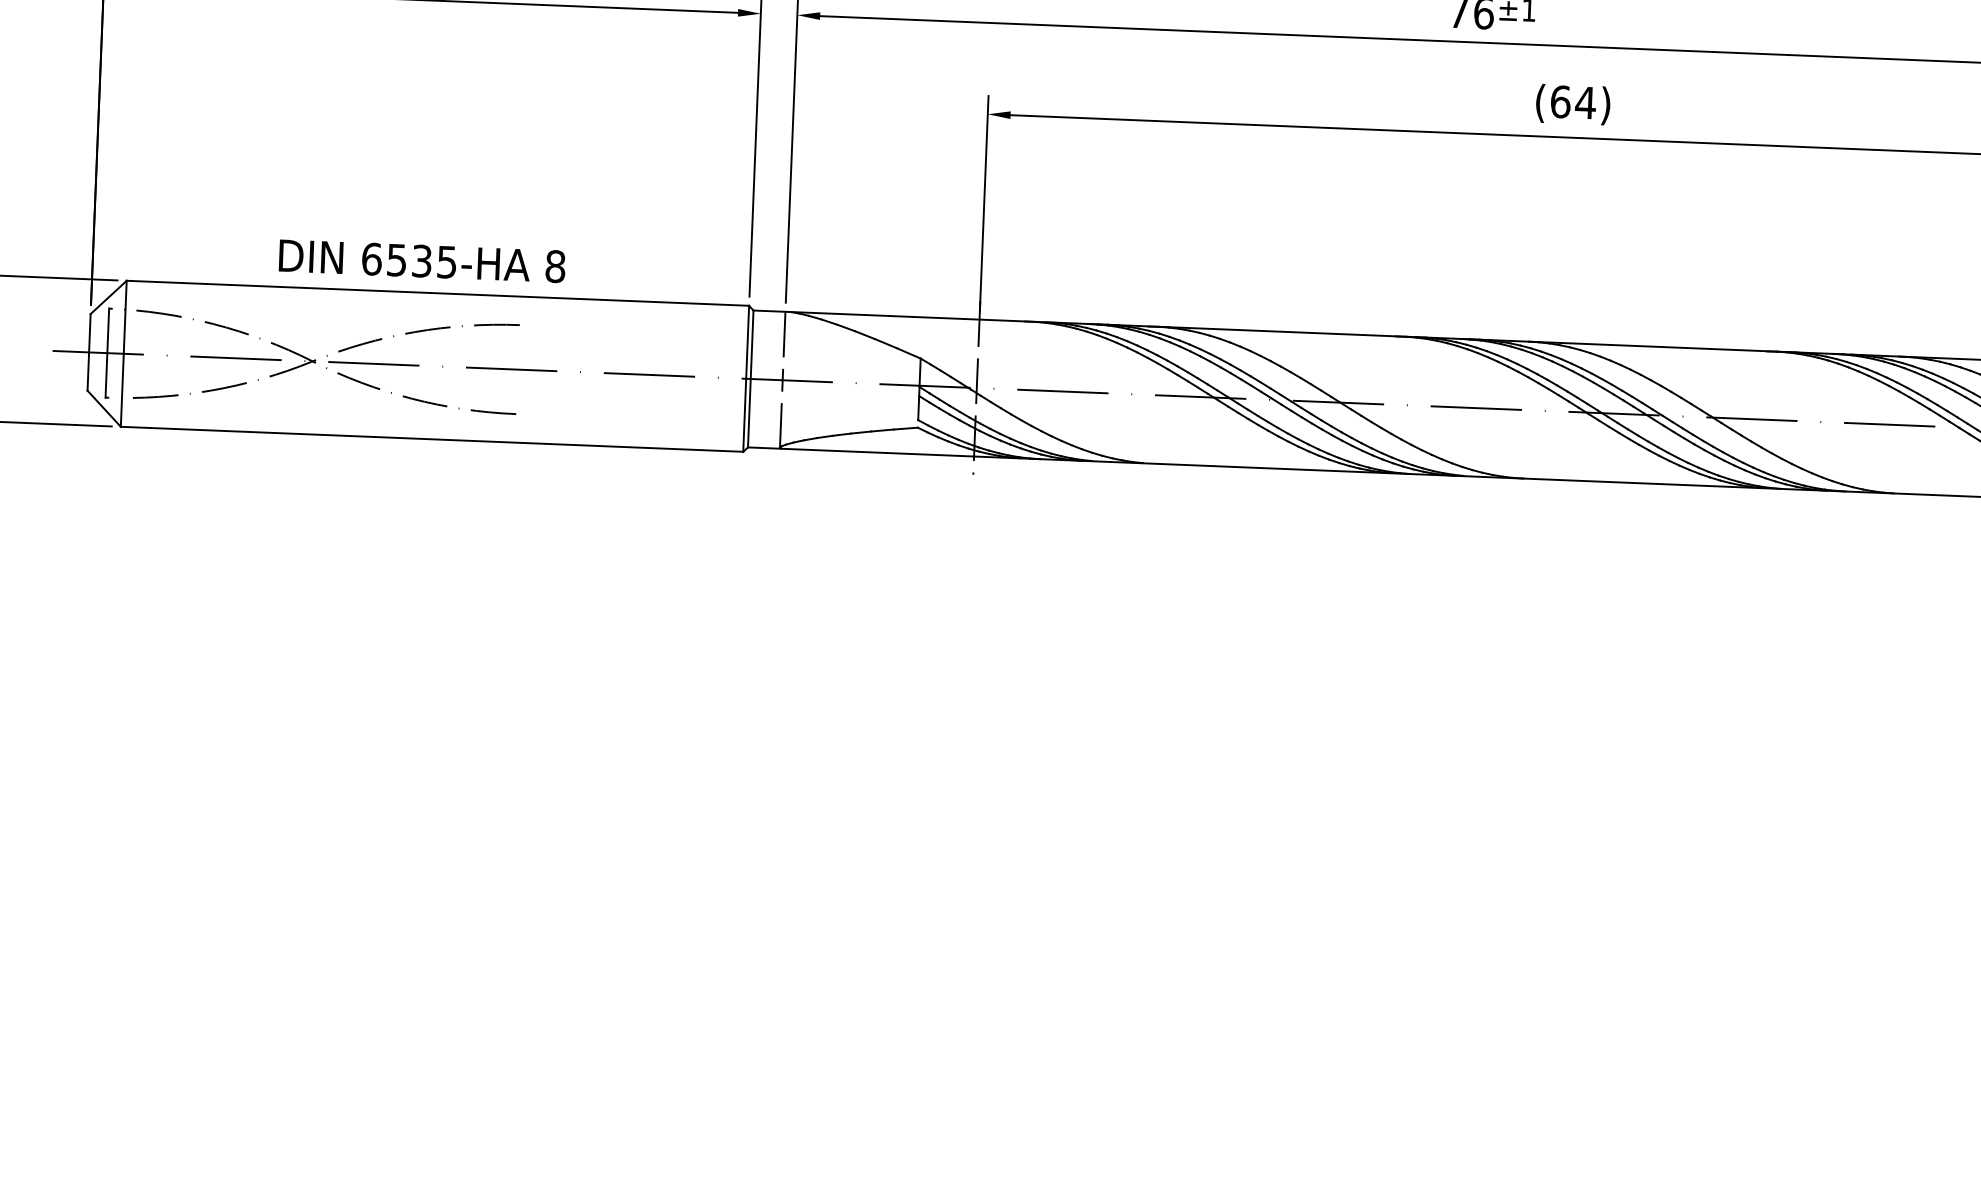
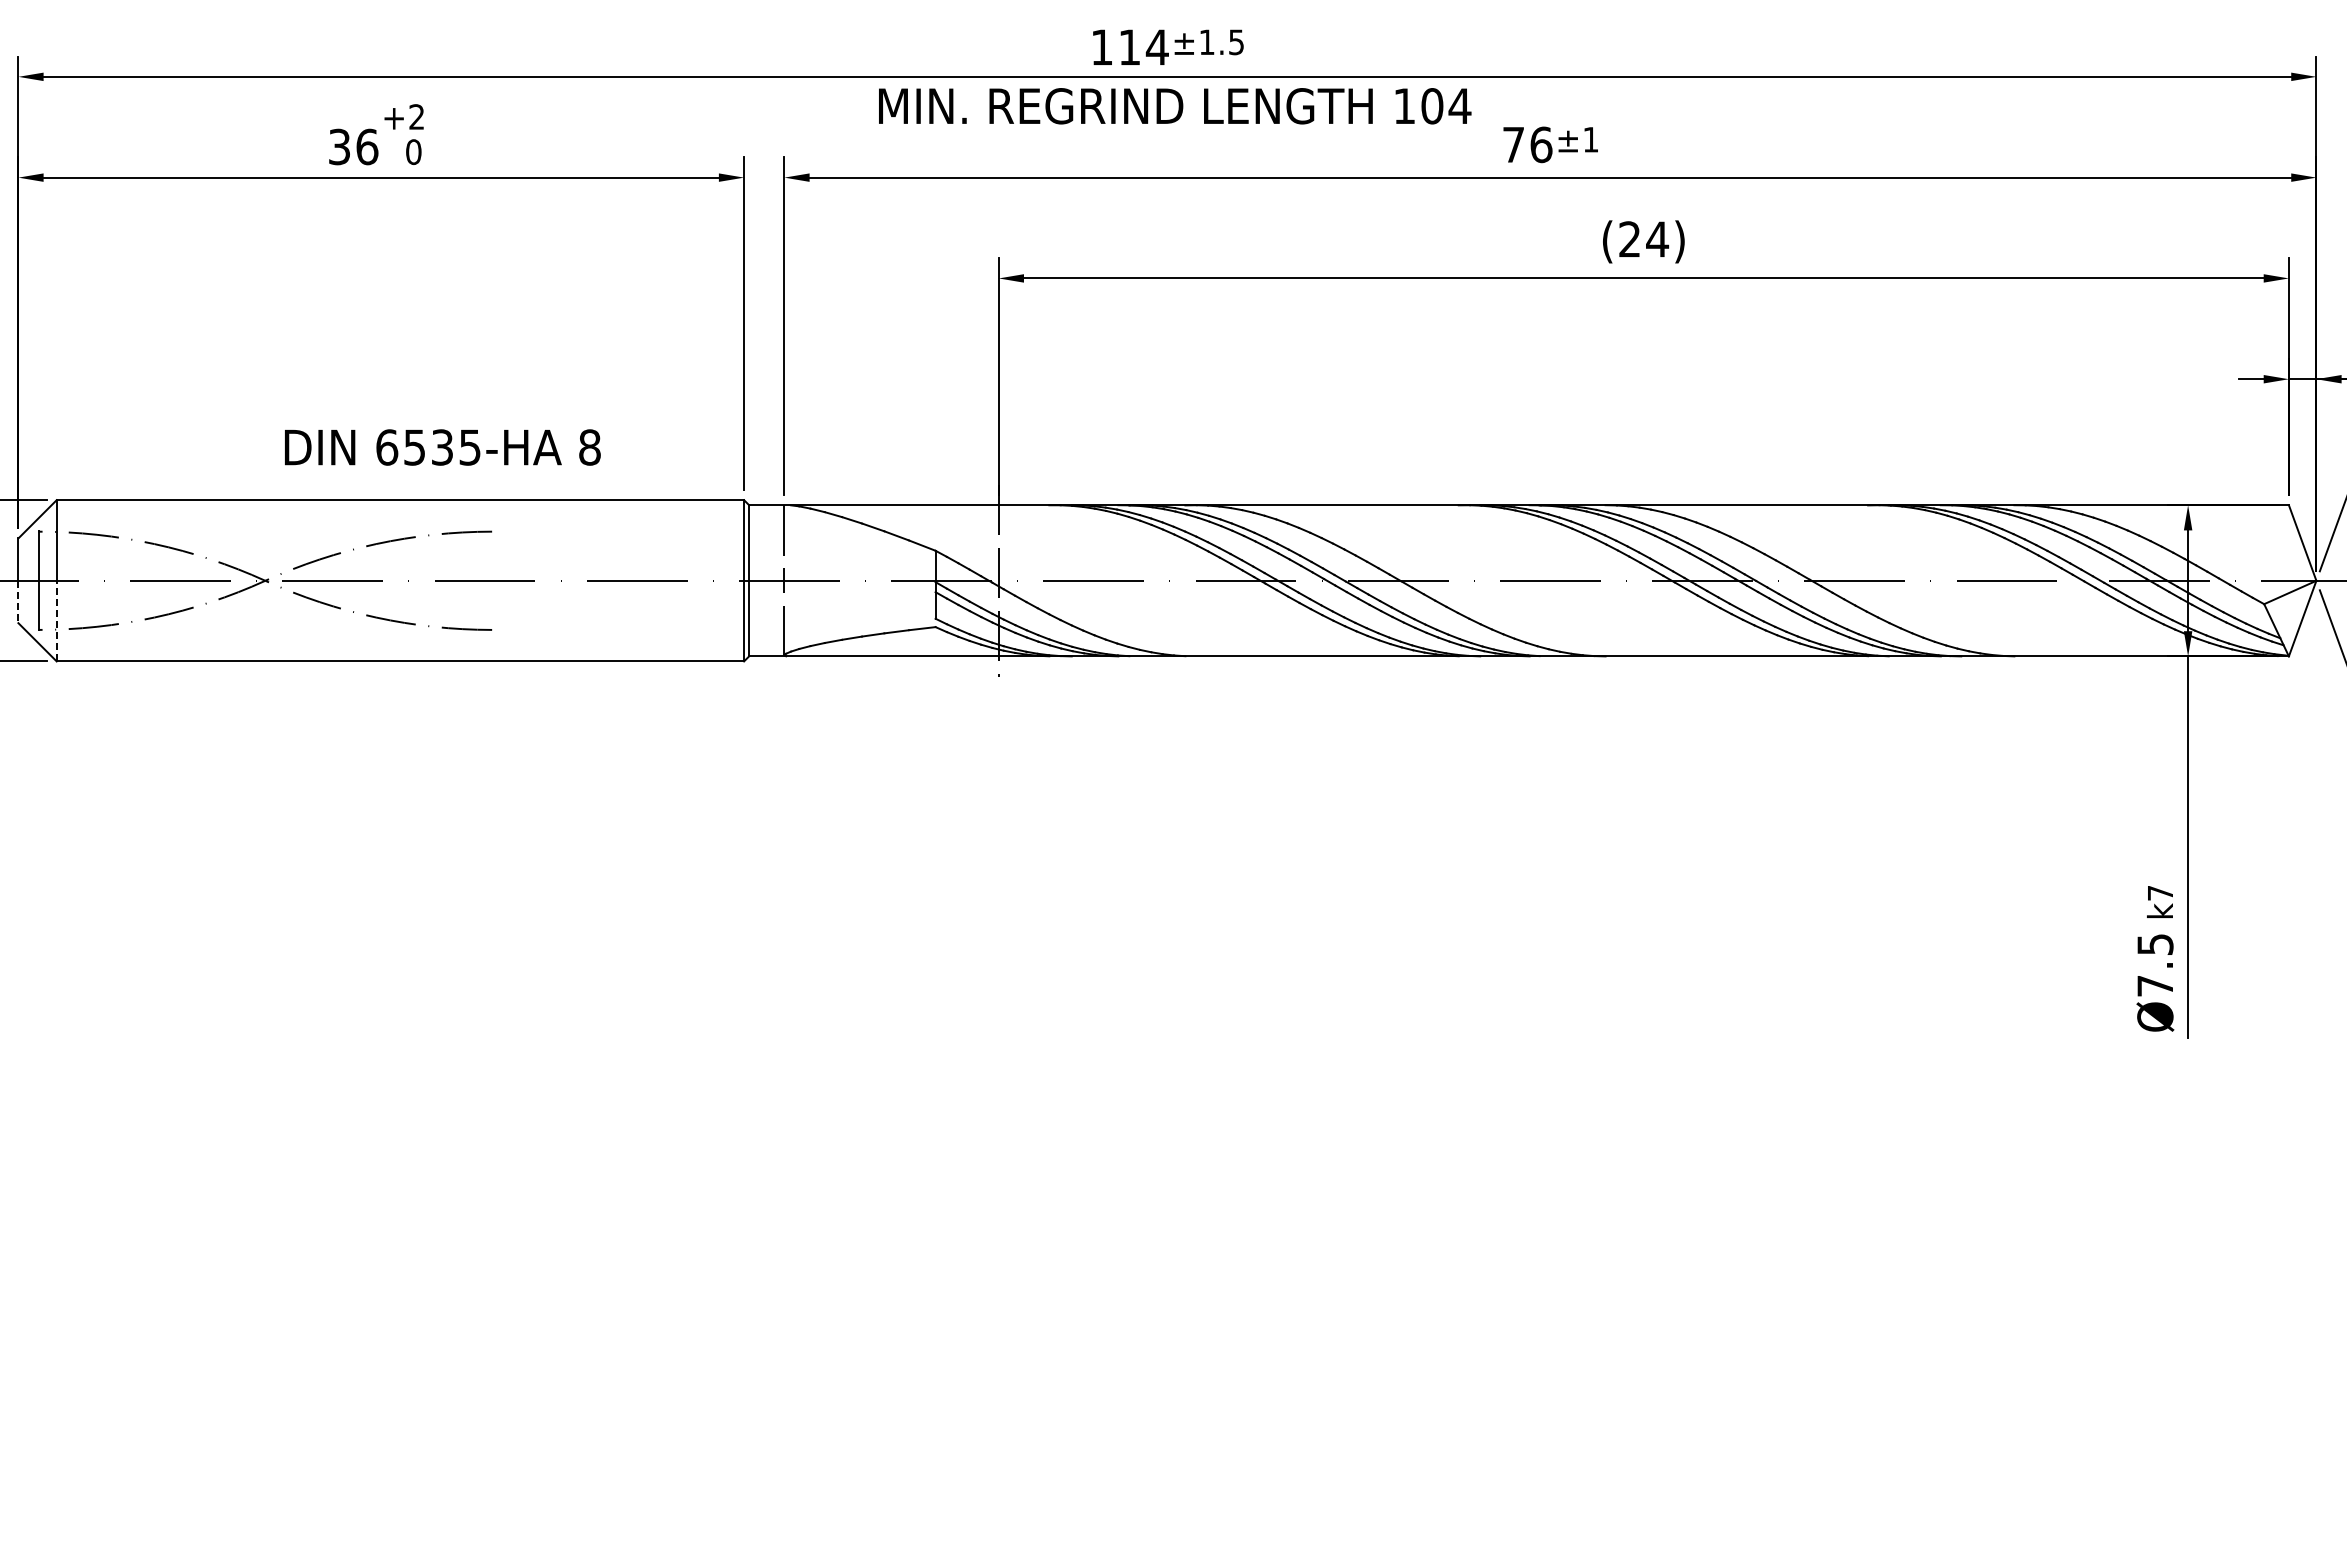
text: (1561, 101) -> (1630, 239), (64) -> (24)
text: (422, 261) -> (442, 447), moved
line: (88, 372) -> (18, 602), solid -> dashed
line: (122, 389) -> (56, 620), solid -> dashed

